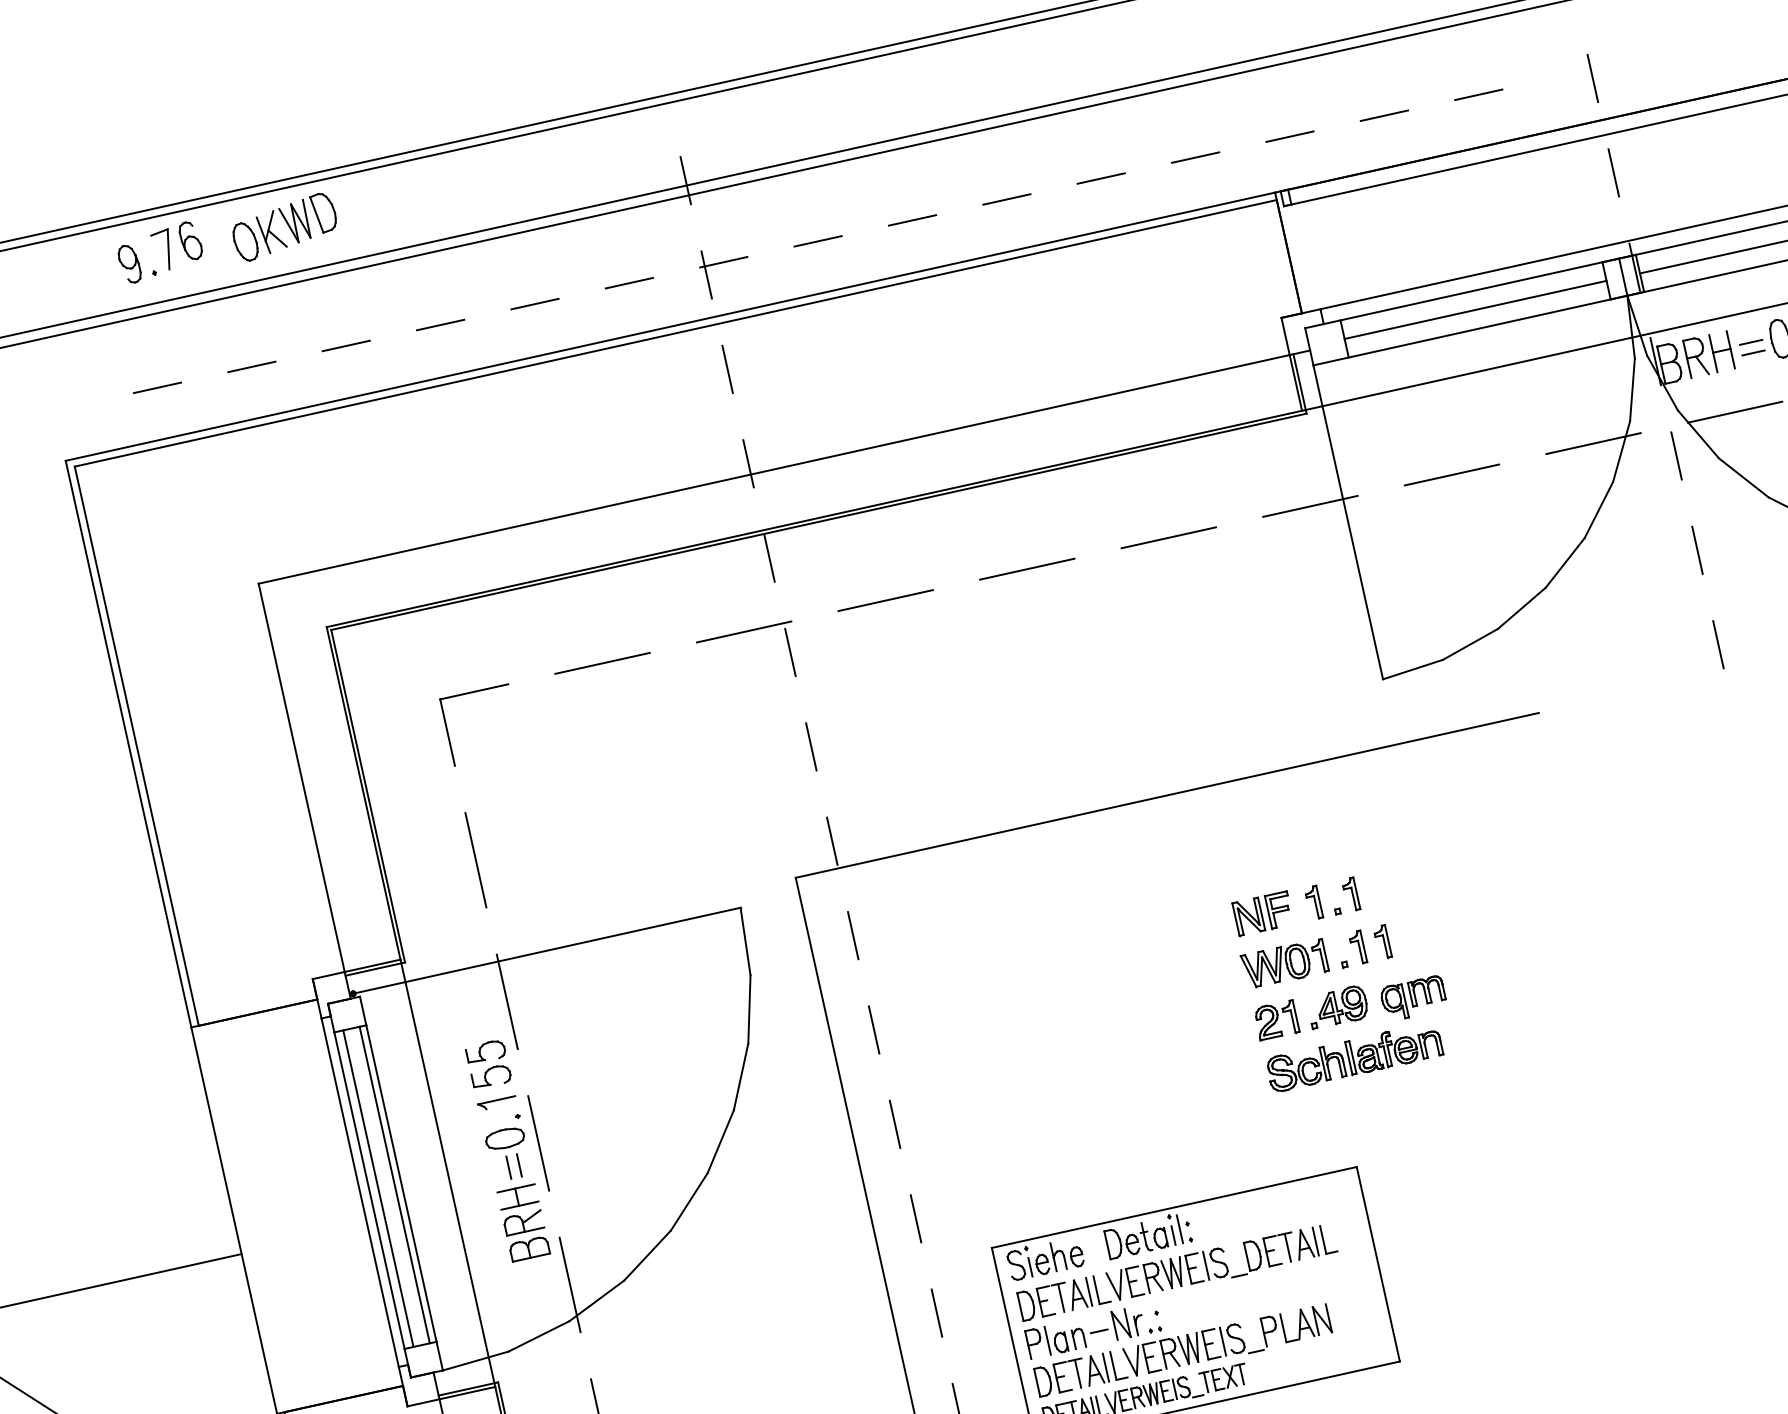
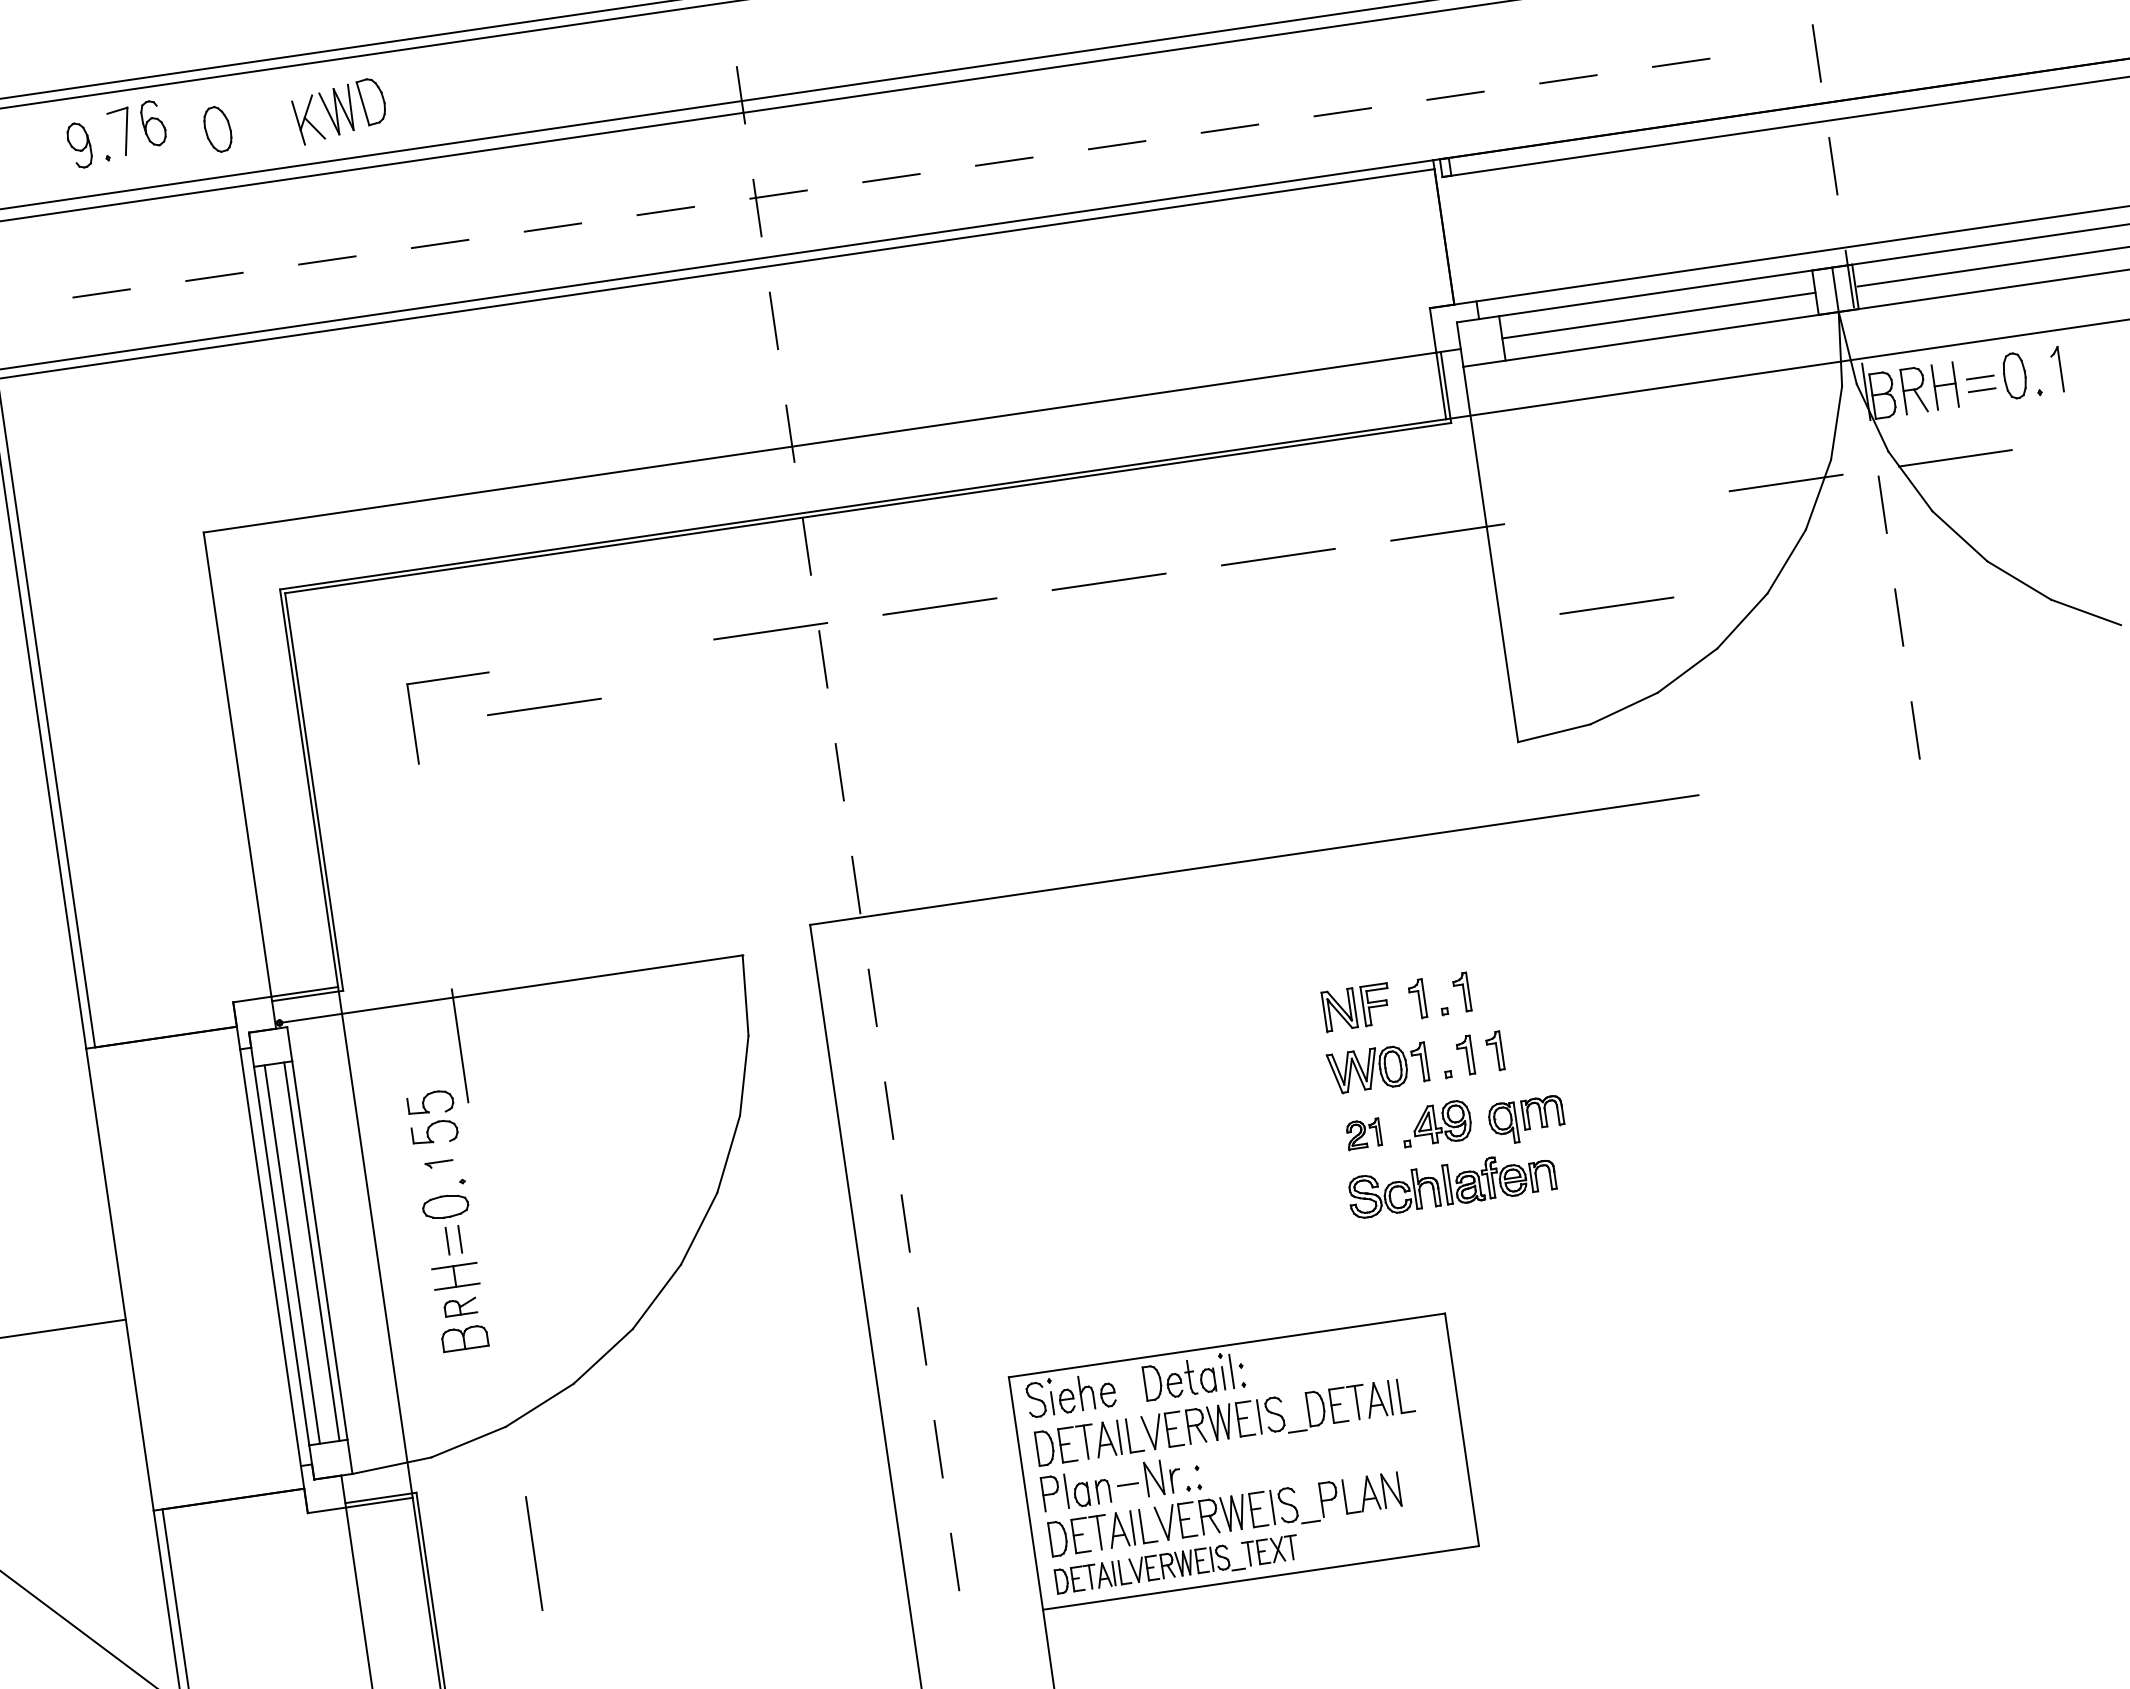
part: (296, 223) -> (338, 111), moved
line: (1451, 474) -> (1616, 605), moved
line: (602, 662) -> (544, 706), moved
line: (475, 860) -> (435, 876), removed
part: (1277, 1019) -> (1364, 1133), size x0.7
part: (496, 1102) -> (438, 1163), size x0.6
line: (538, 1142) -> (484, 1214), removed
part: (523, 1222) -> (460, 1306), size x0.7
line: (570, 1284) -> (509, 1383), removed

